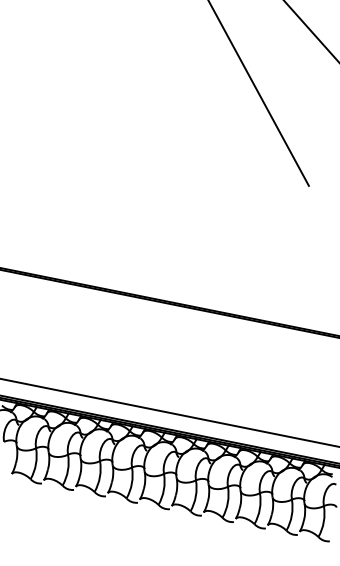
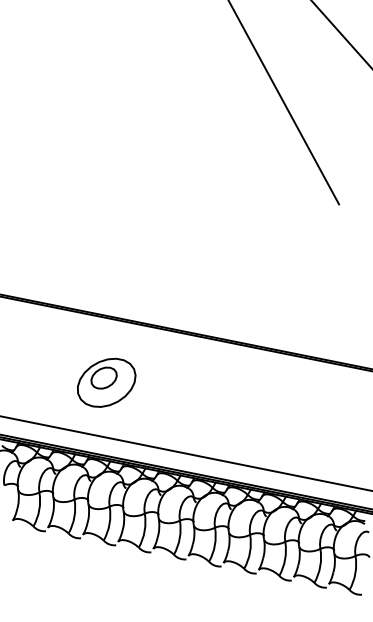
part: (97, 348) -> (106, 382), added

